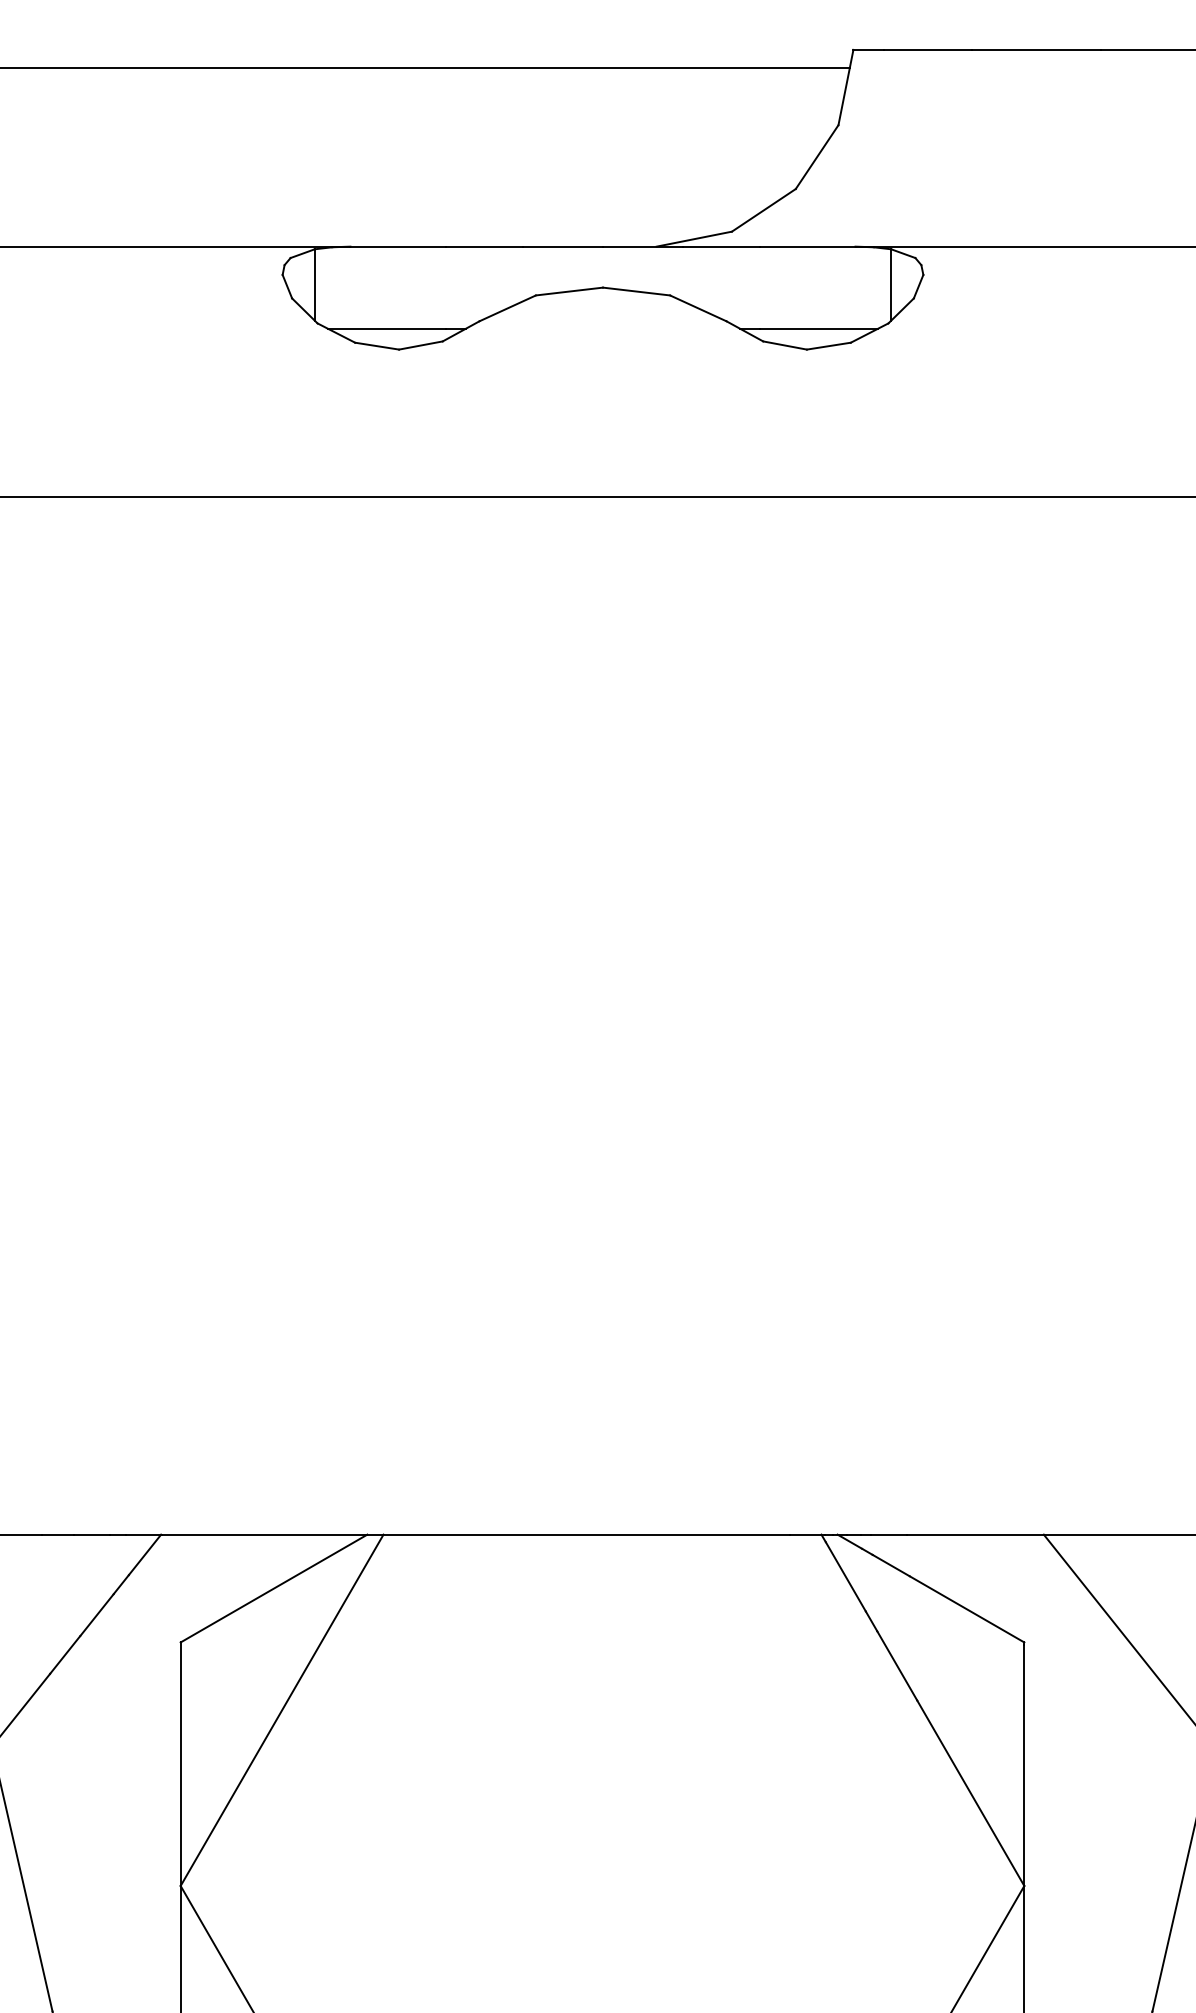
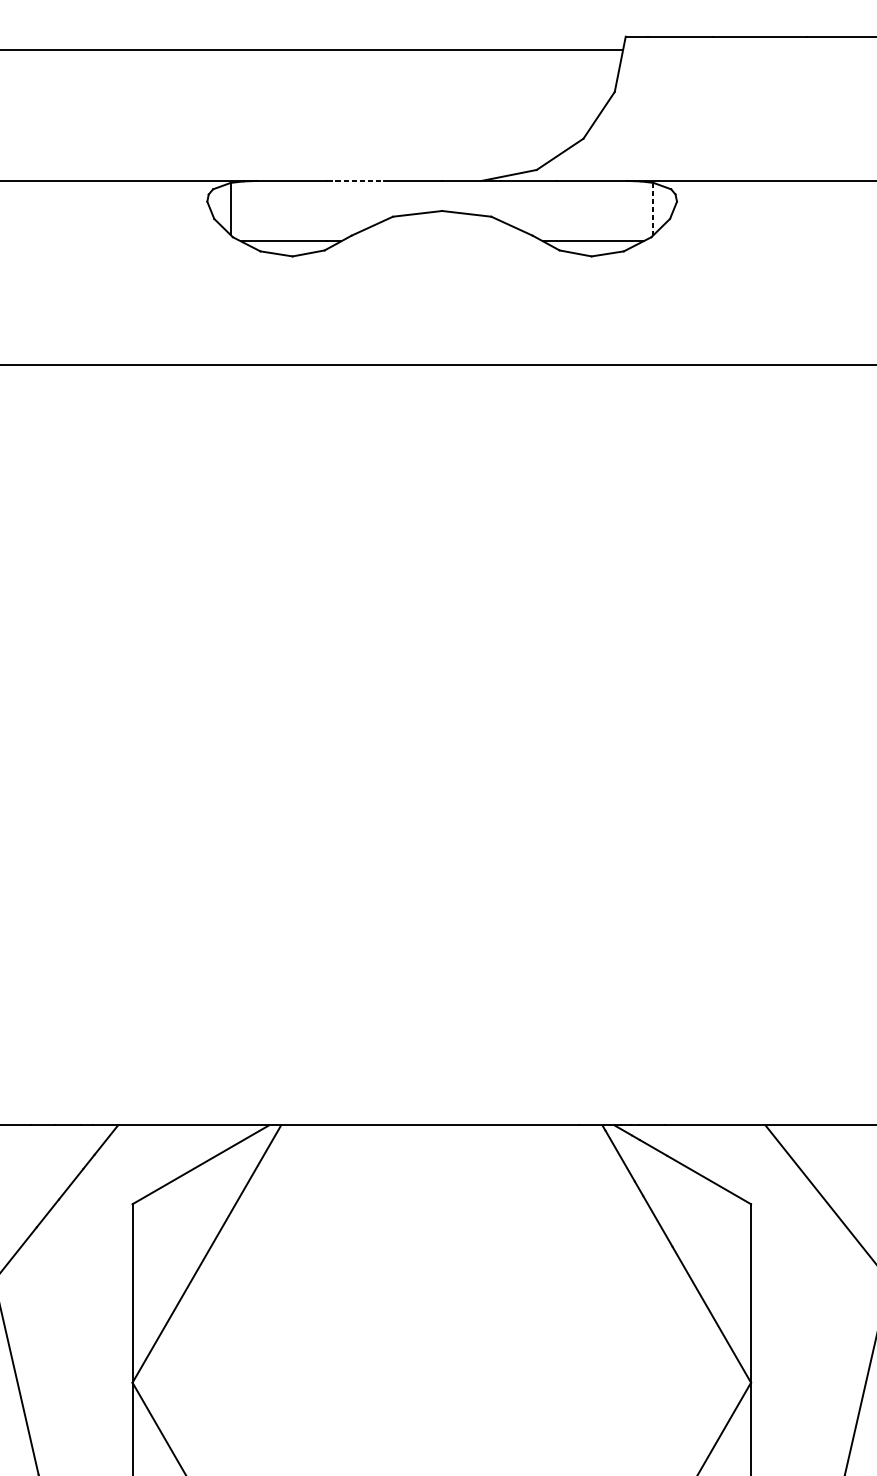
line: (485, 246) -> (356, 180), solid -> dashed
line: (891, 284) -> (653, 208), solid -> dashed

